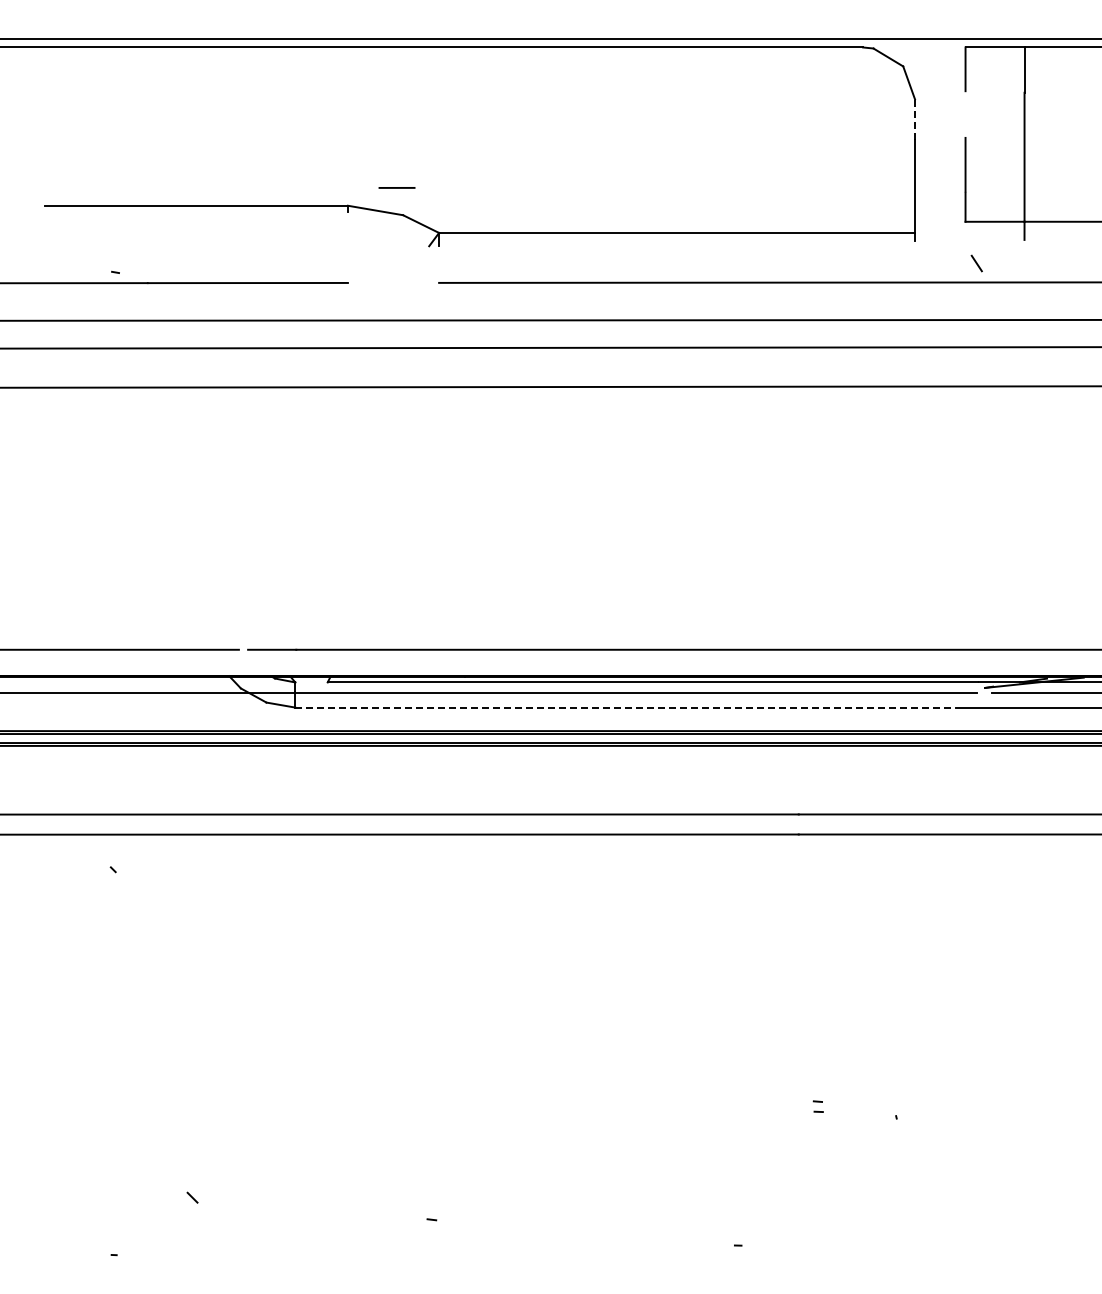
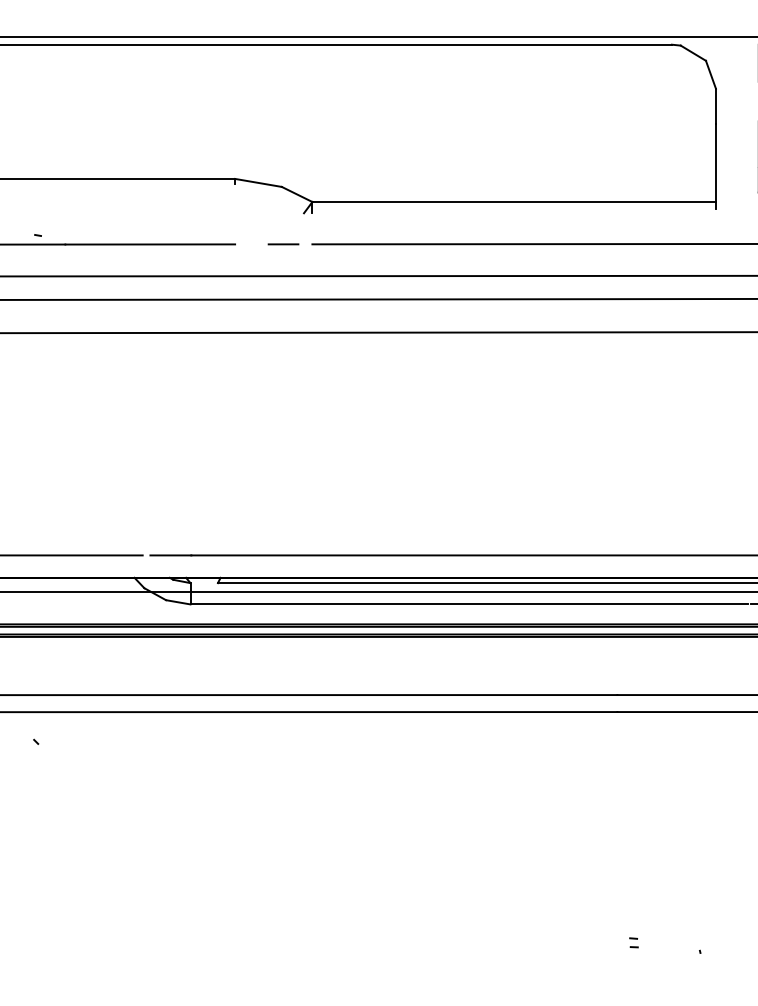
line: (915, 119) -> (716, 105), dashed -> solid
line: (396, 187) -> (283, 244), moved
line: (624, 707) -> (469, 604), dashed -> solid

